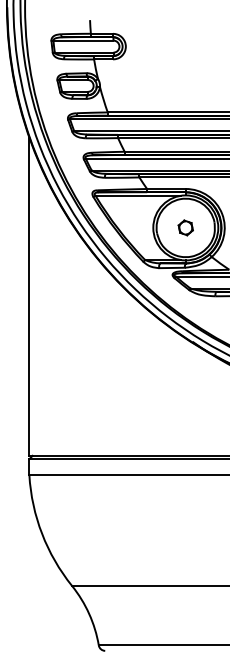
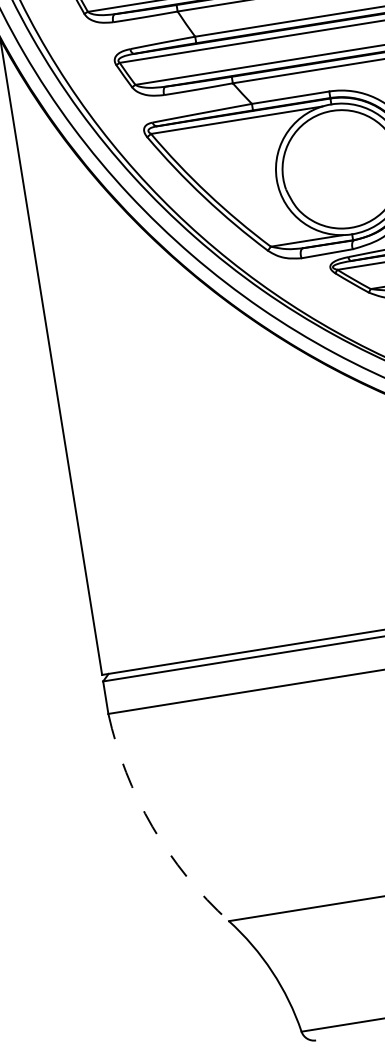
part: (185, 227) -> (341, 168), removed
arc: (42, 533) -> (153, 825), solid -> dashed

